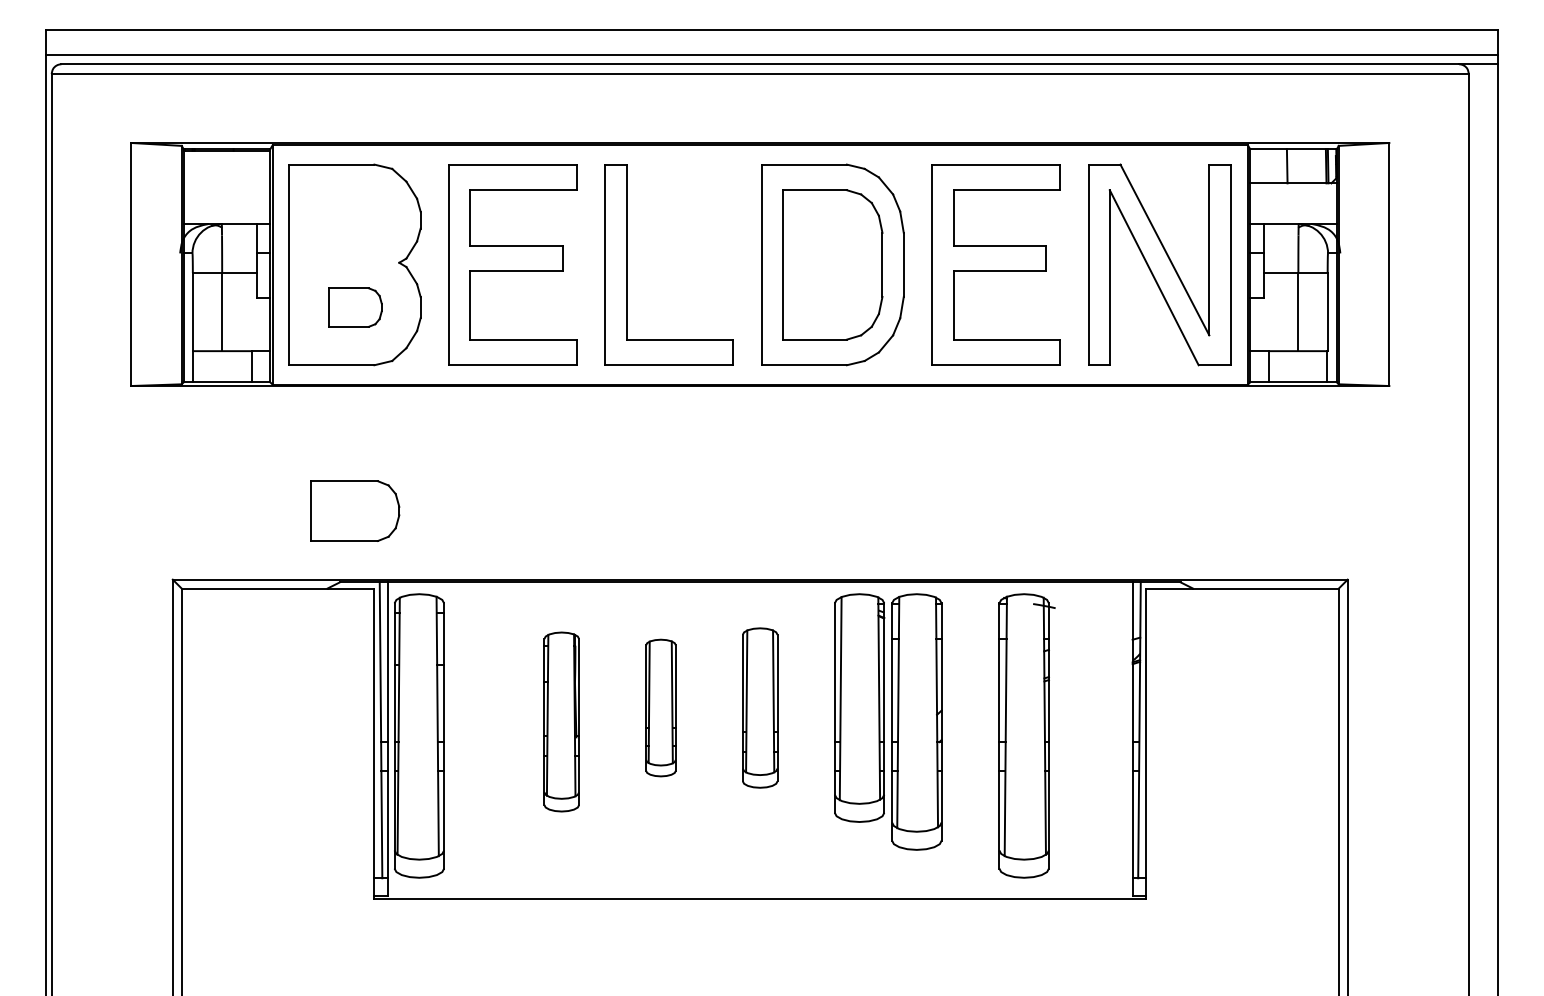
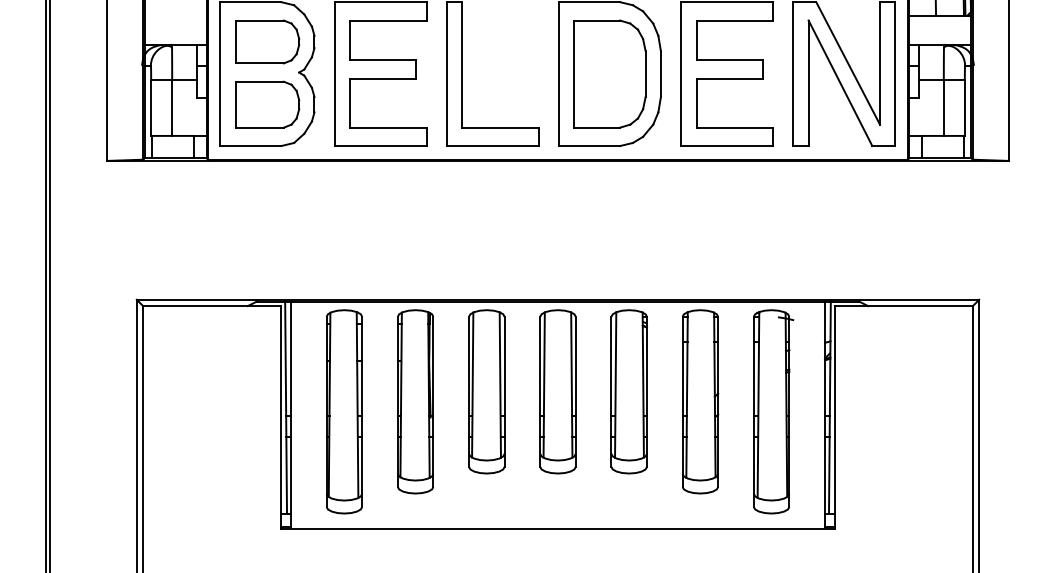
part: (355, 307) -> (267, 104), size x1.67
part: (355, 510) -> (267, 41), moved
part: (660, 707) -> (486, 391), size x1.67
part: (759, 707) -> (557, 391), size x1.43
part: (561, 721) -> (415, 401), size x1.43
part: (916, 721) -> (700, 401), moved
part: (419, 735) -> (344, 411), moved
part: (1026, 735) -> (773, 411), moved

